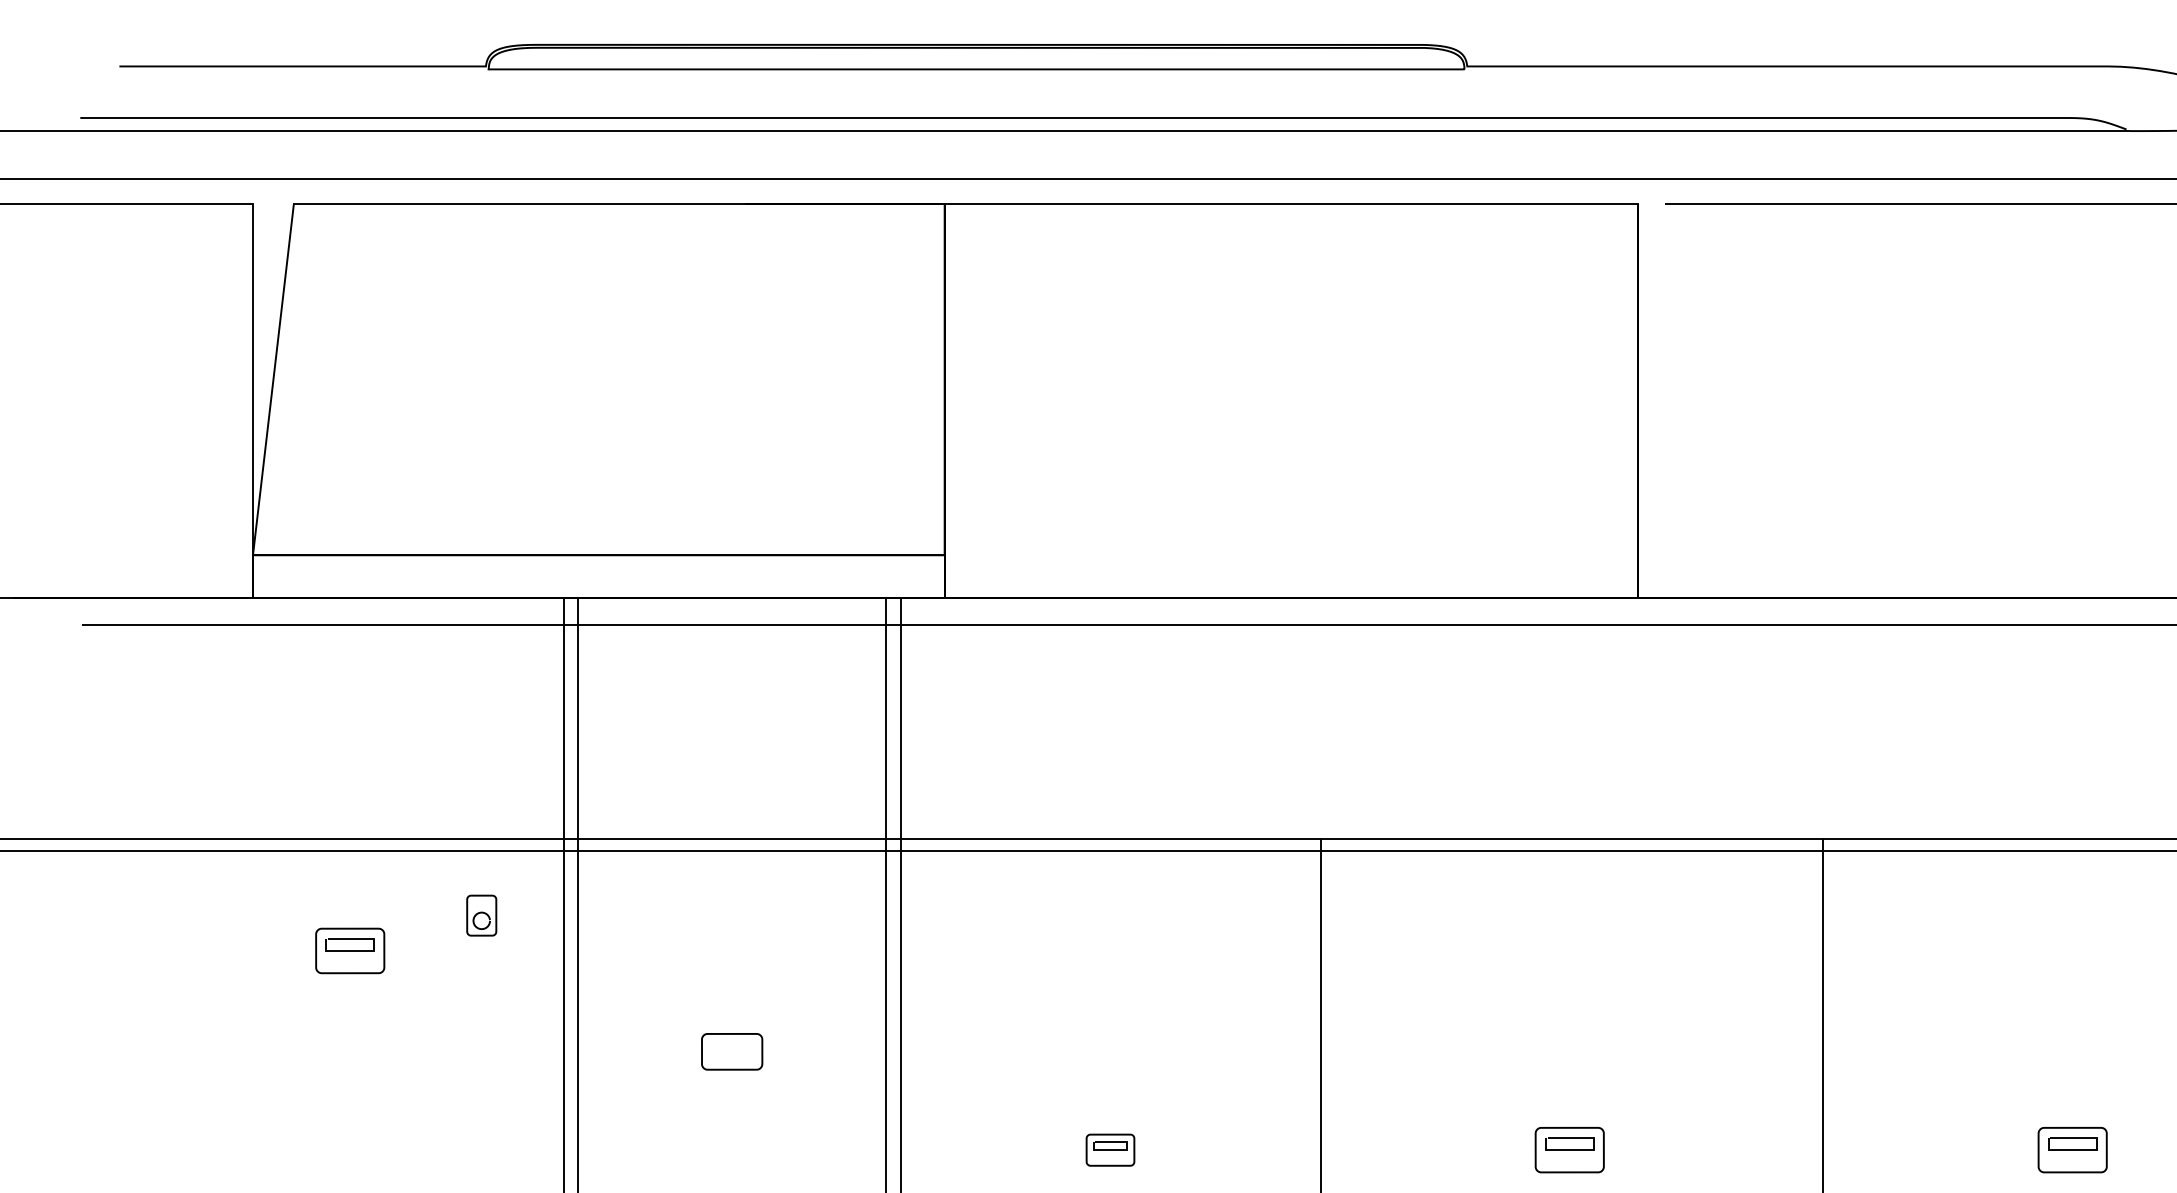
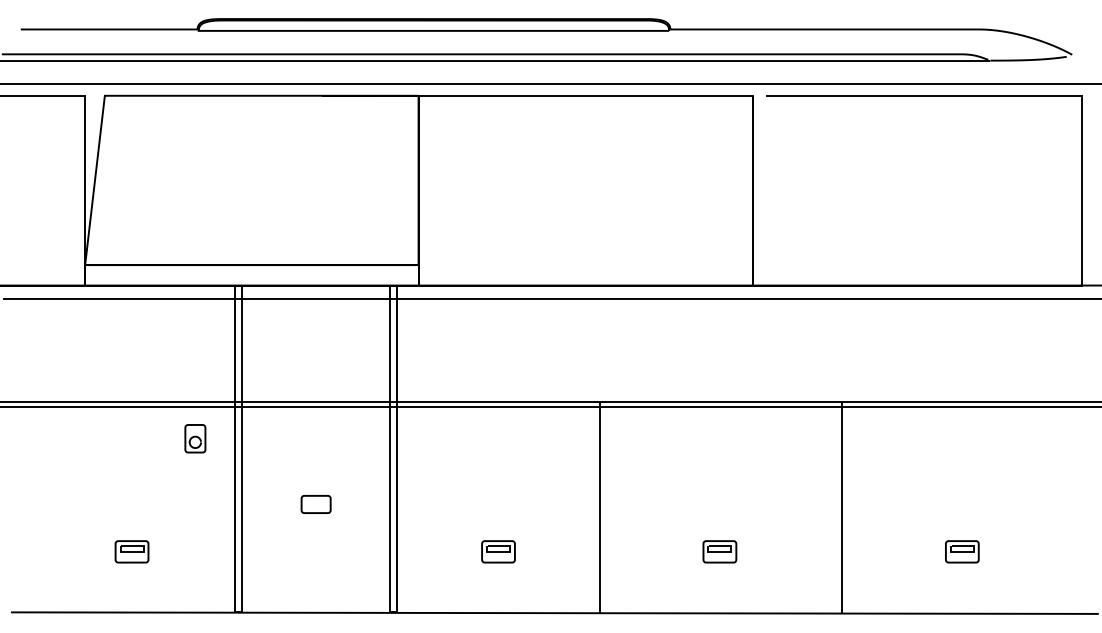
part: (481, 914) -> (195, 438), size x1.43
part: (349, 950) -> (131, 551), moved
part: (1110, 1149) -> (498, 551), size x1.43

